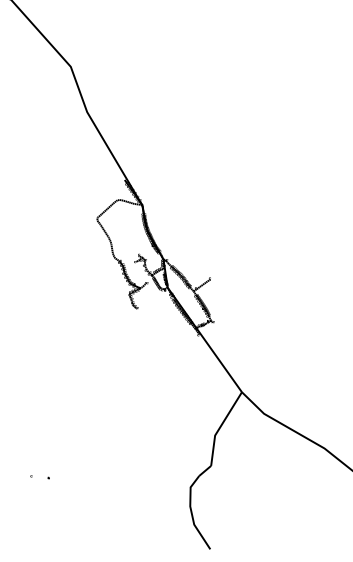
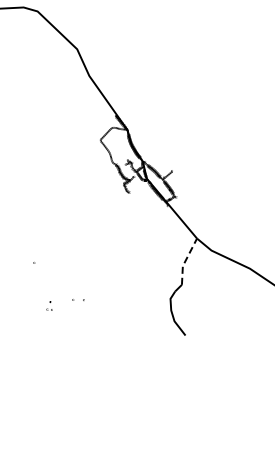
line: (220, 428) -> (185, 261), solid -> dashed

